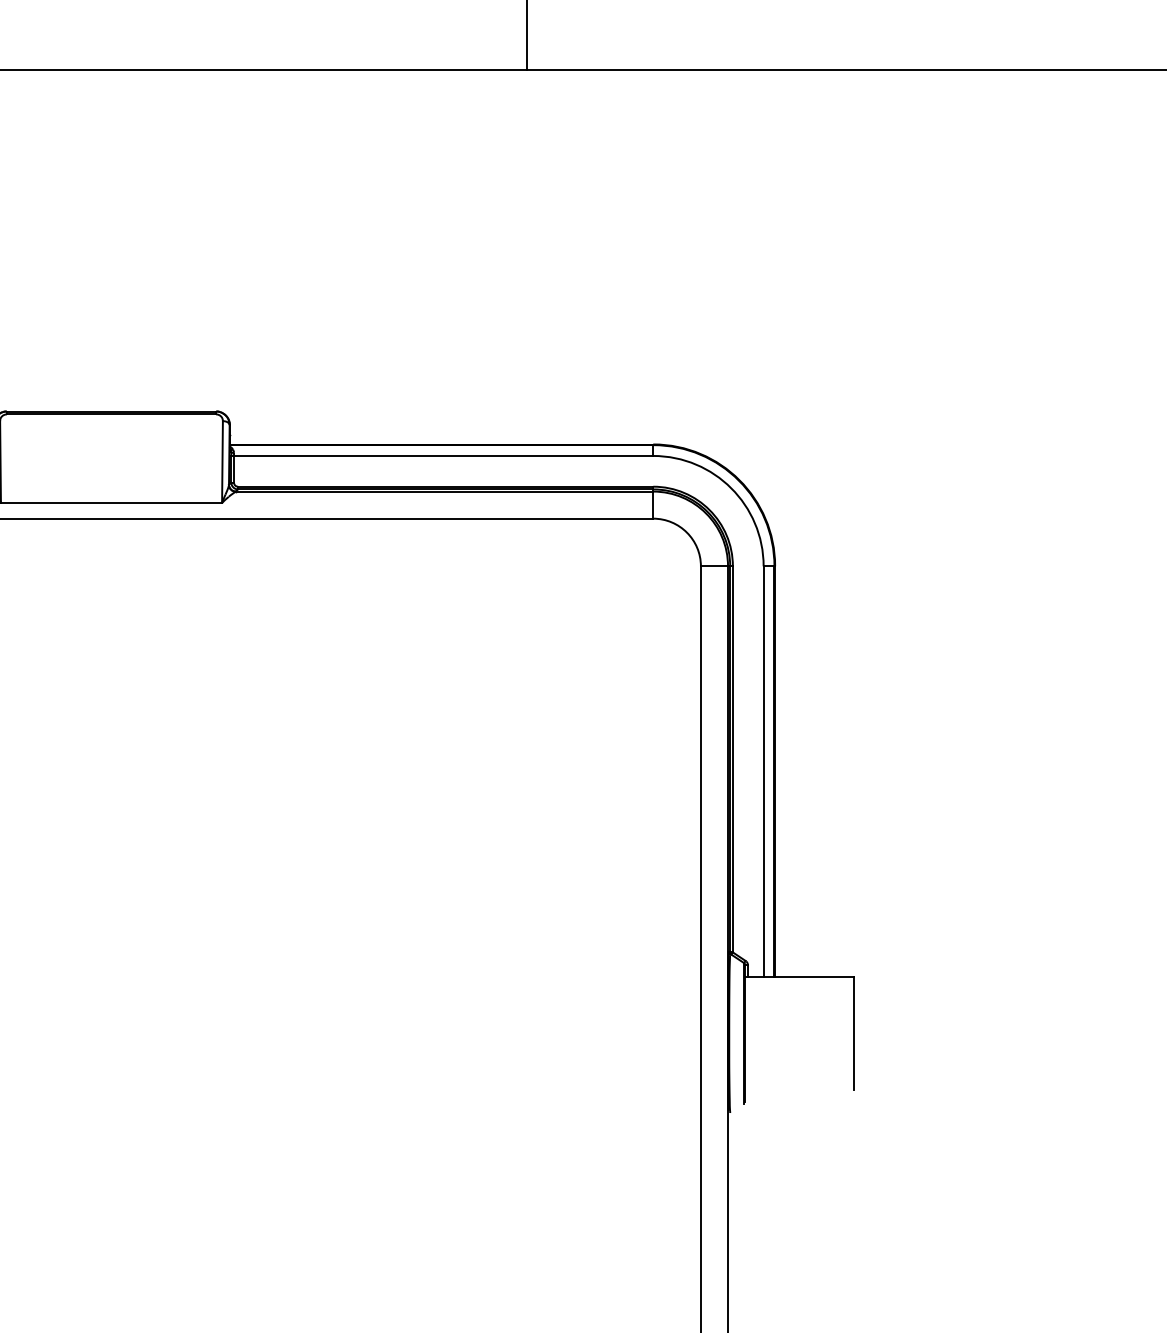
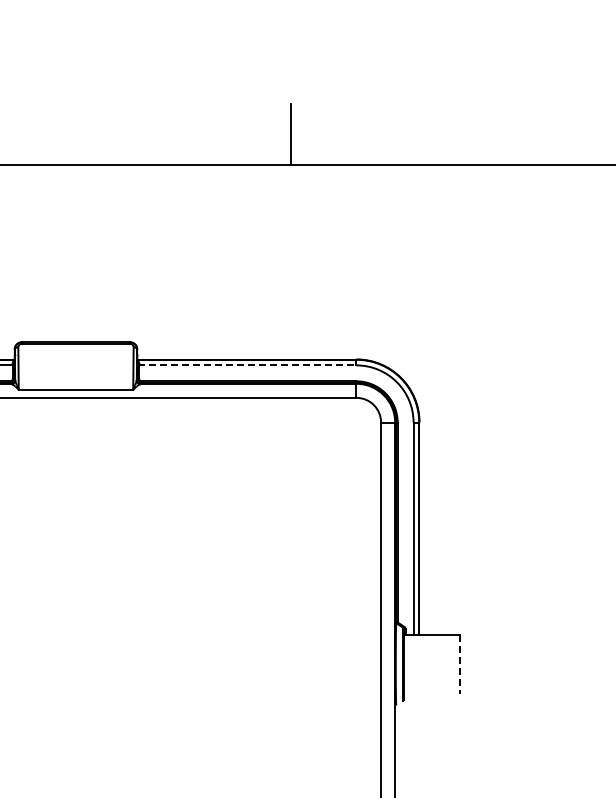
line: (442, 456) -> (247, 365), solid -> dashed
line: (854, 1033) -> (460, 664), solid -> dashed

